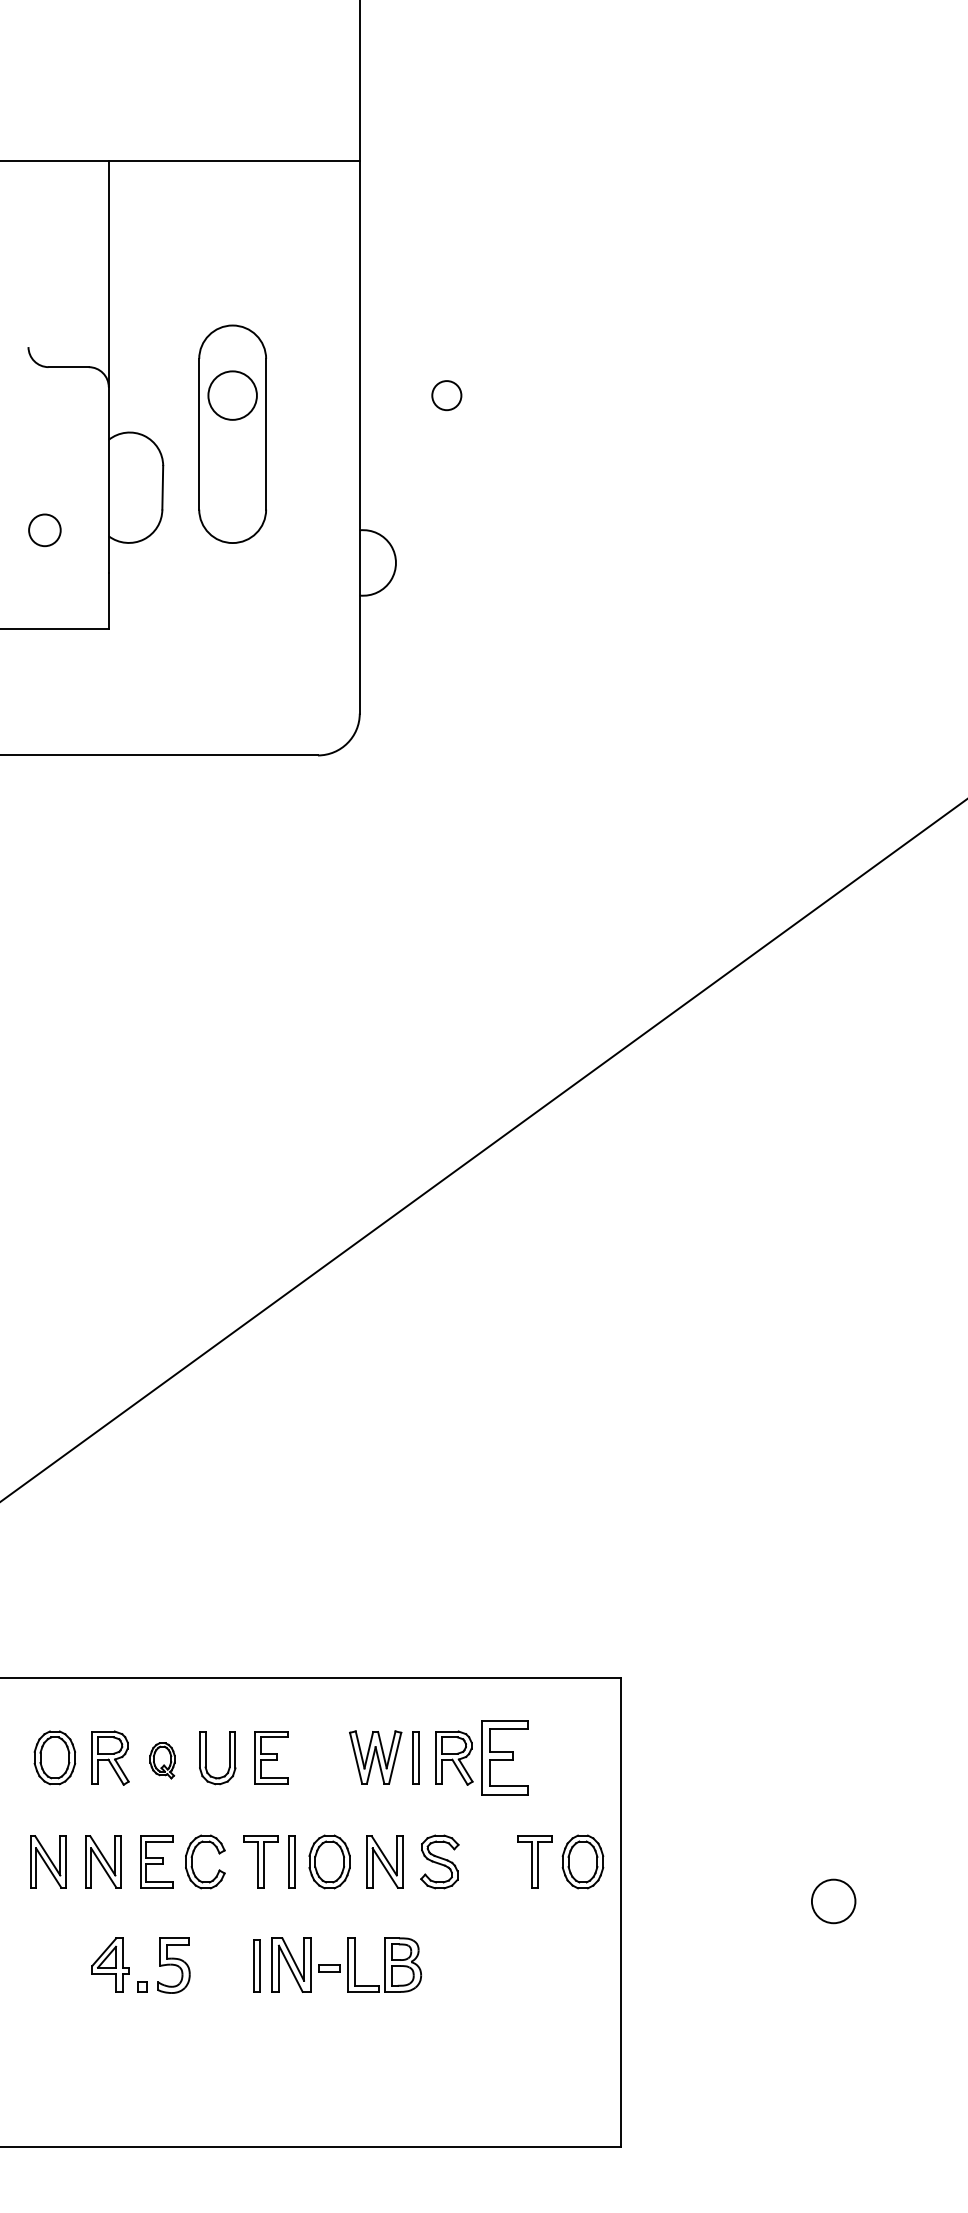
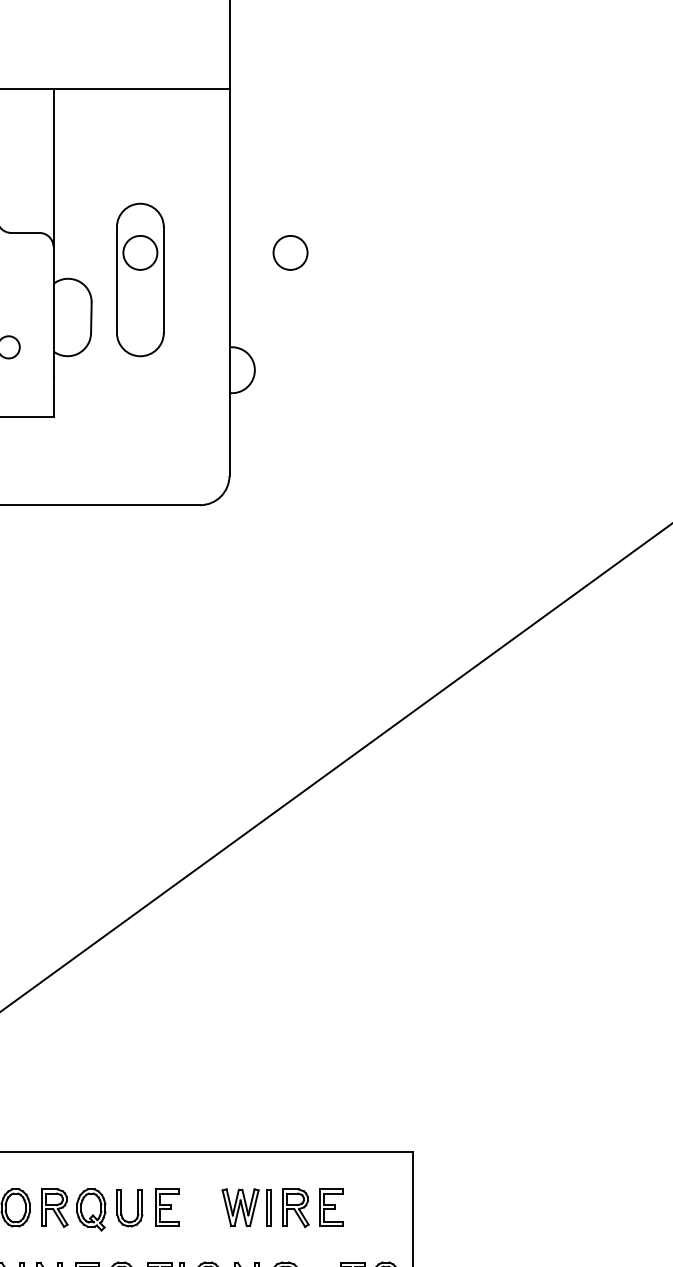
circle: (446, 395) -> (290, 252), size x1.67
part: (504, 1757) -> (330, 1207), size x0.71
part: (162, 1760) -> (91, 1209), size x1.67

